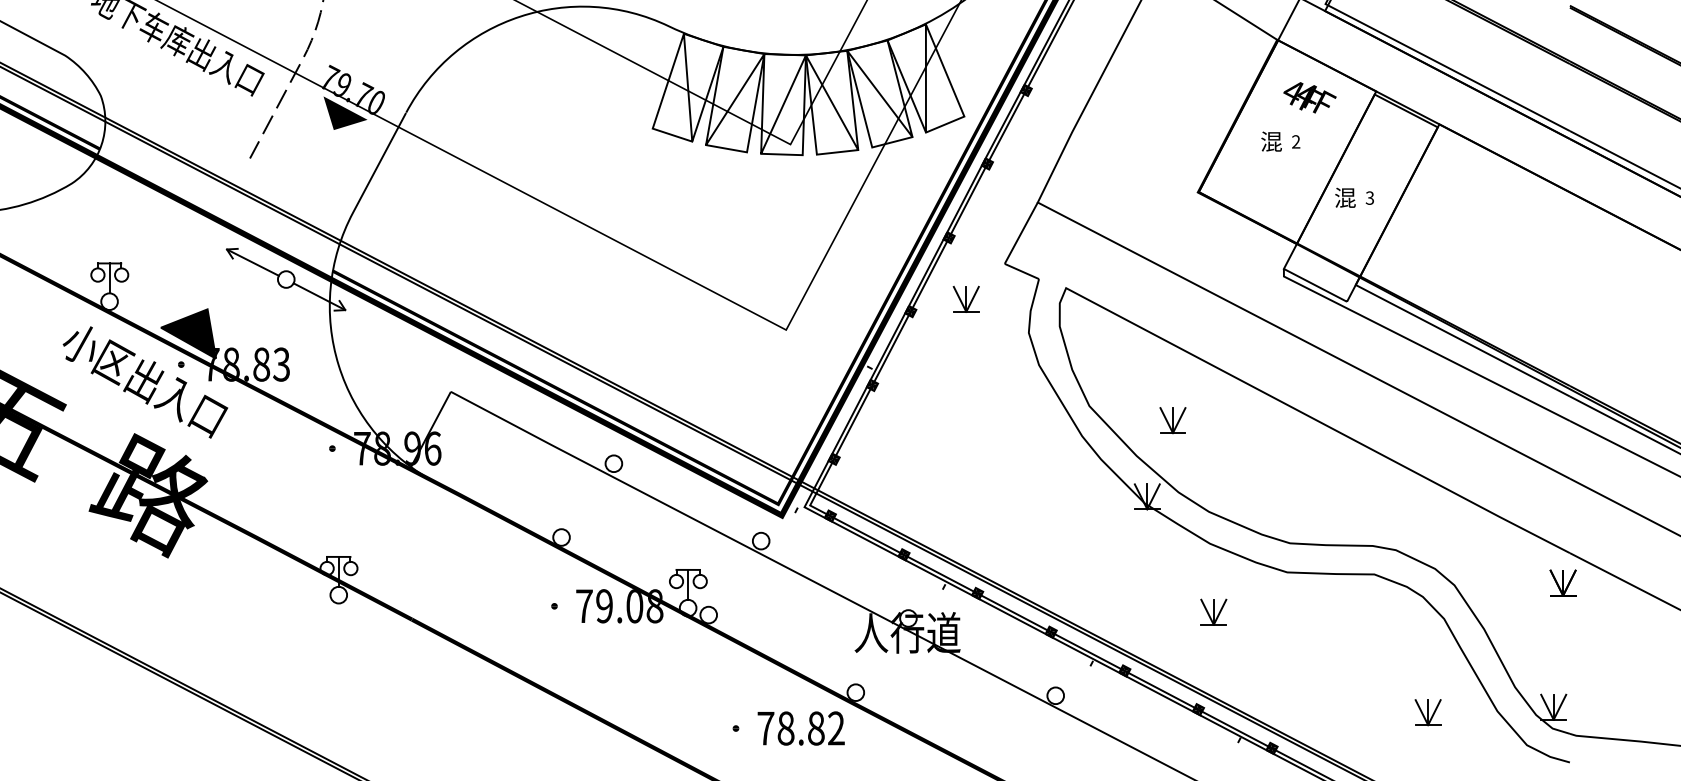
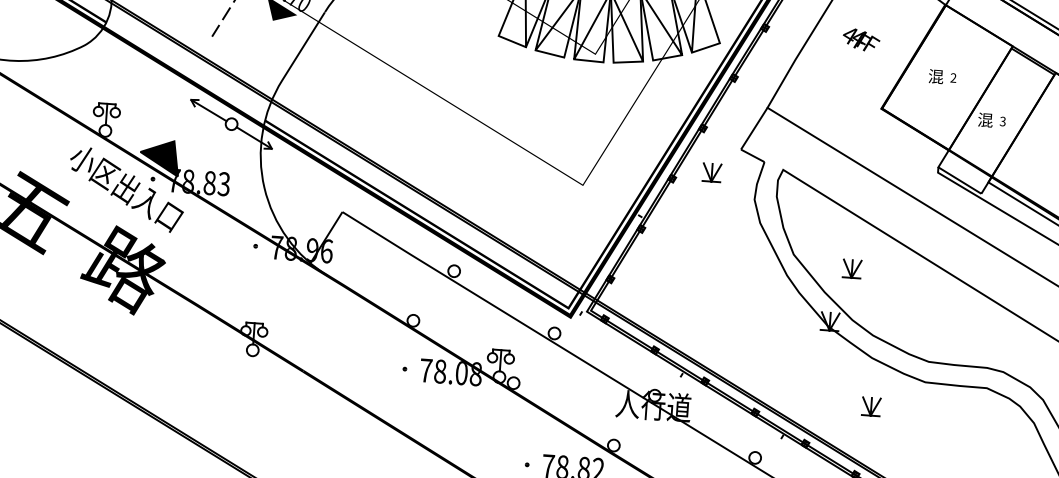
text: (1309, 97) -> (861, 39), moved
text: (604, 606) -> (440, 371), 79.08 -> 78.08

